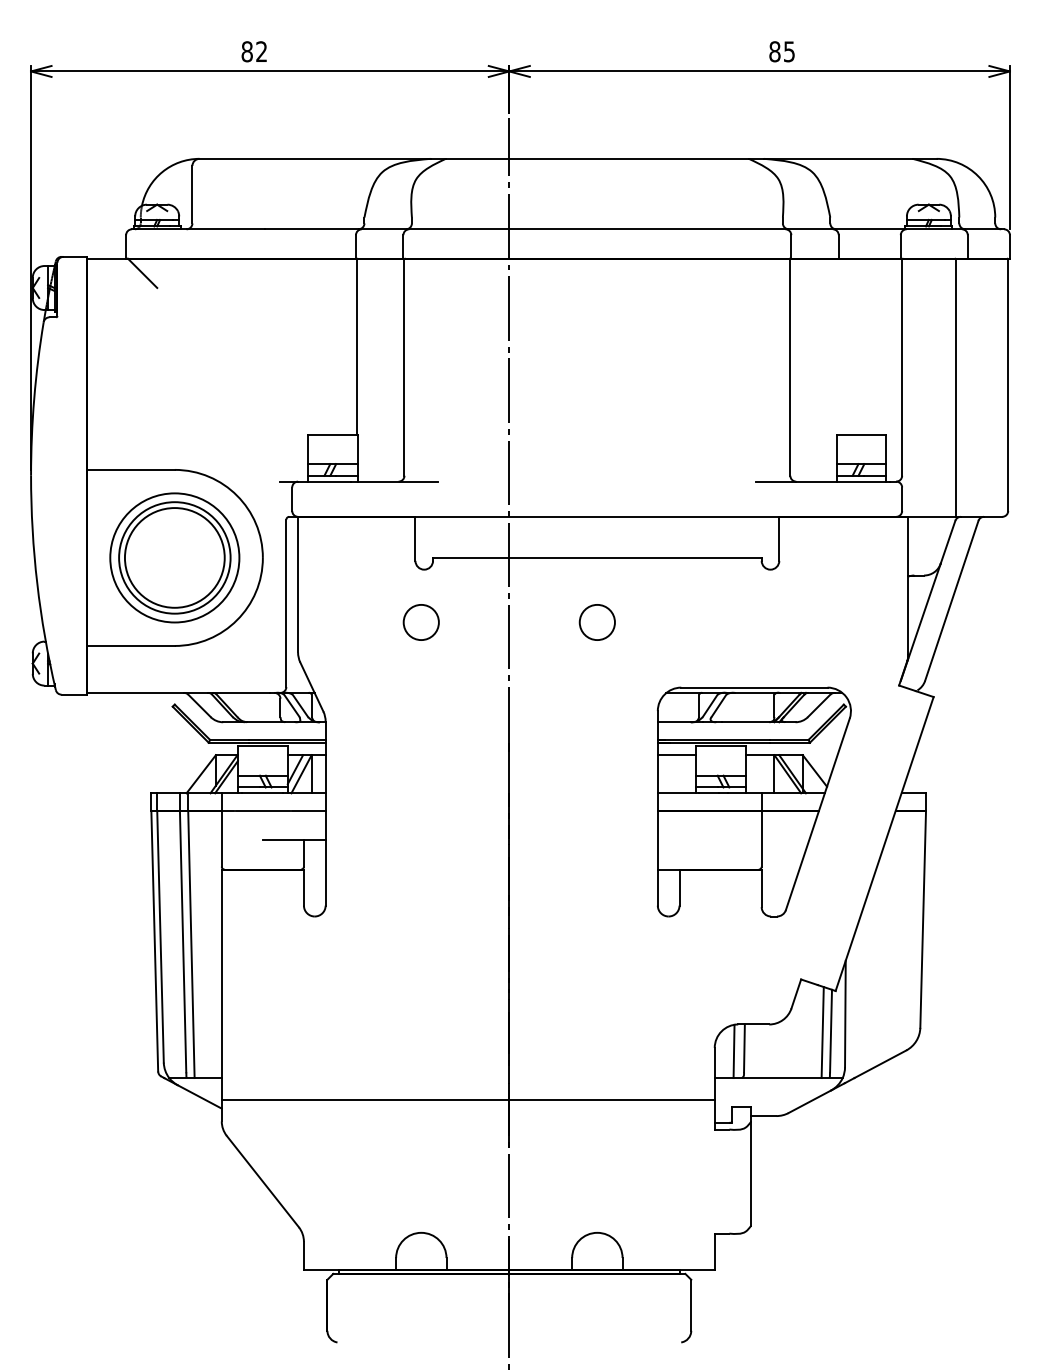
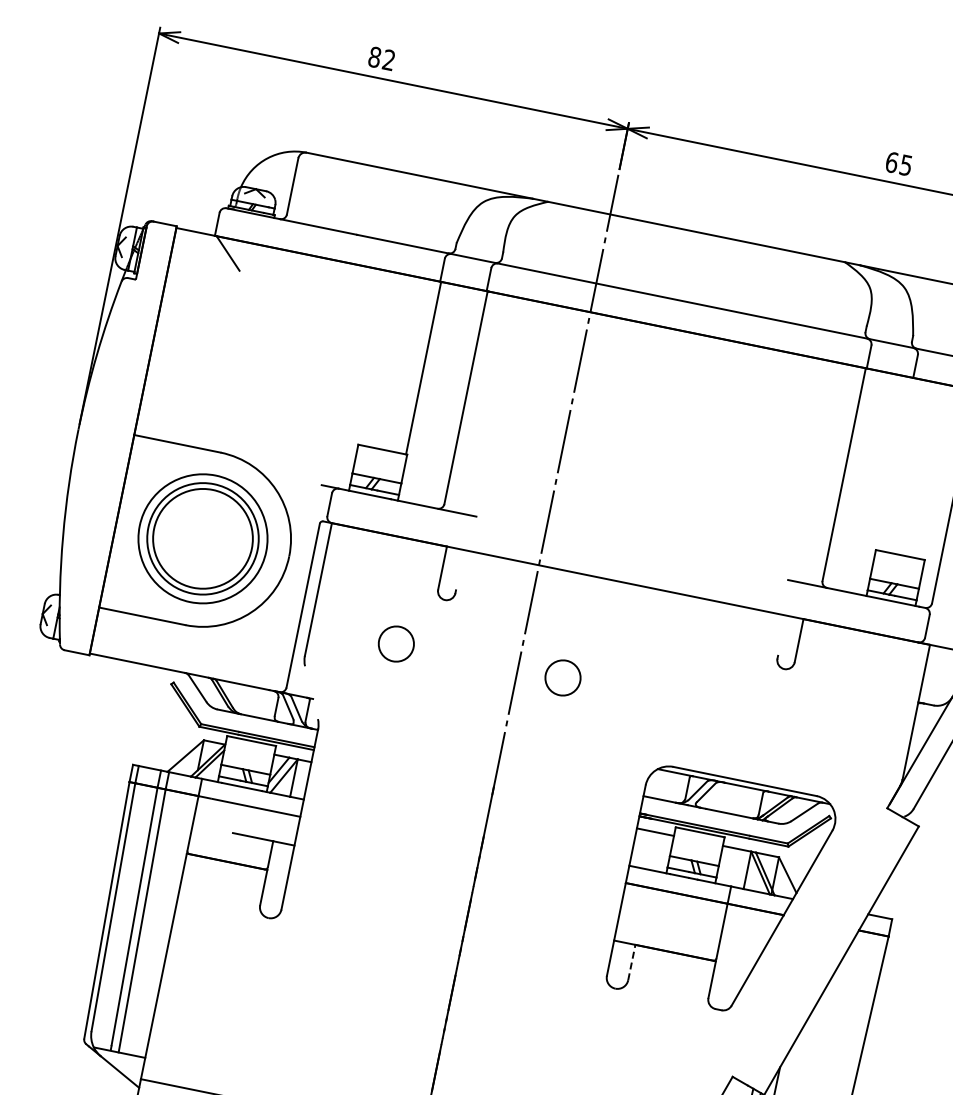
text: (774, 51) -> (891, 162), 85 -> 65
line: (597, 557) -> (617, 622), removed
circle: (420, 622) -> (395, 643), moved
circle: (596, 622) -> (562, 677), moved
line: (311, 686) -> (311, 692), removed
line: (679, 887) -> (631, 962), solid -> dashed

